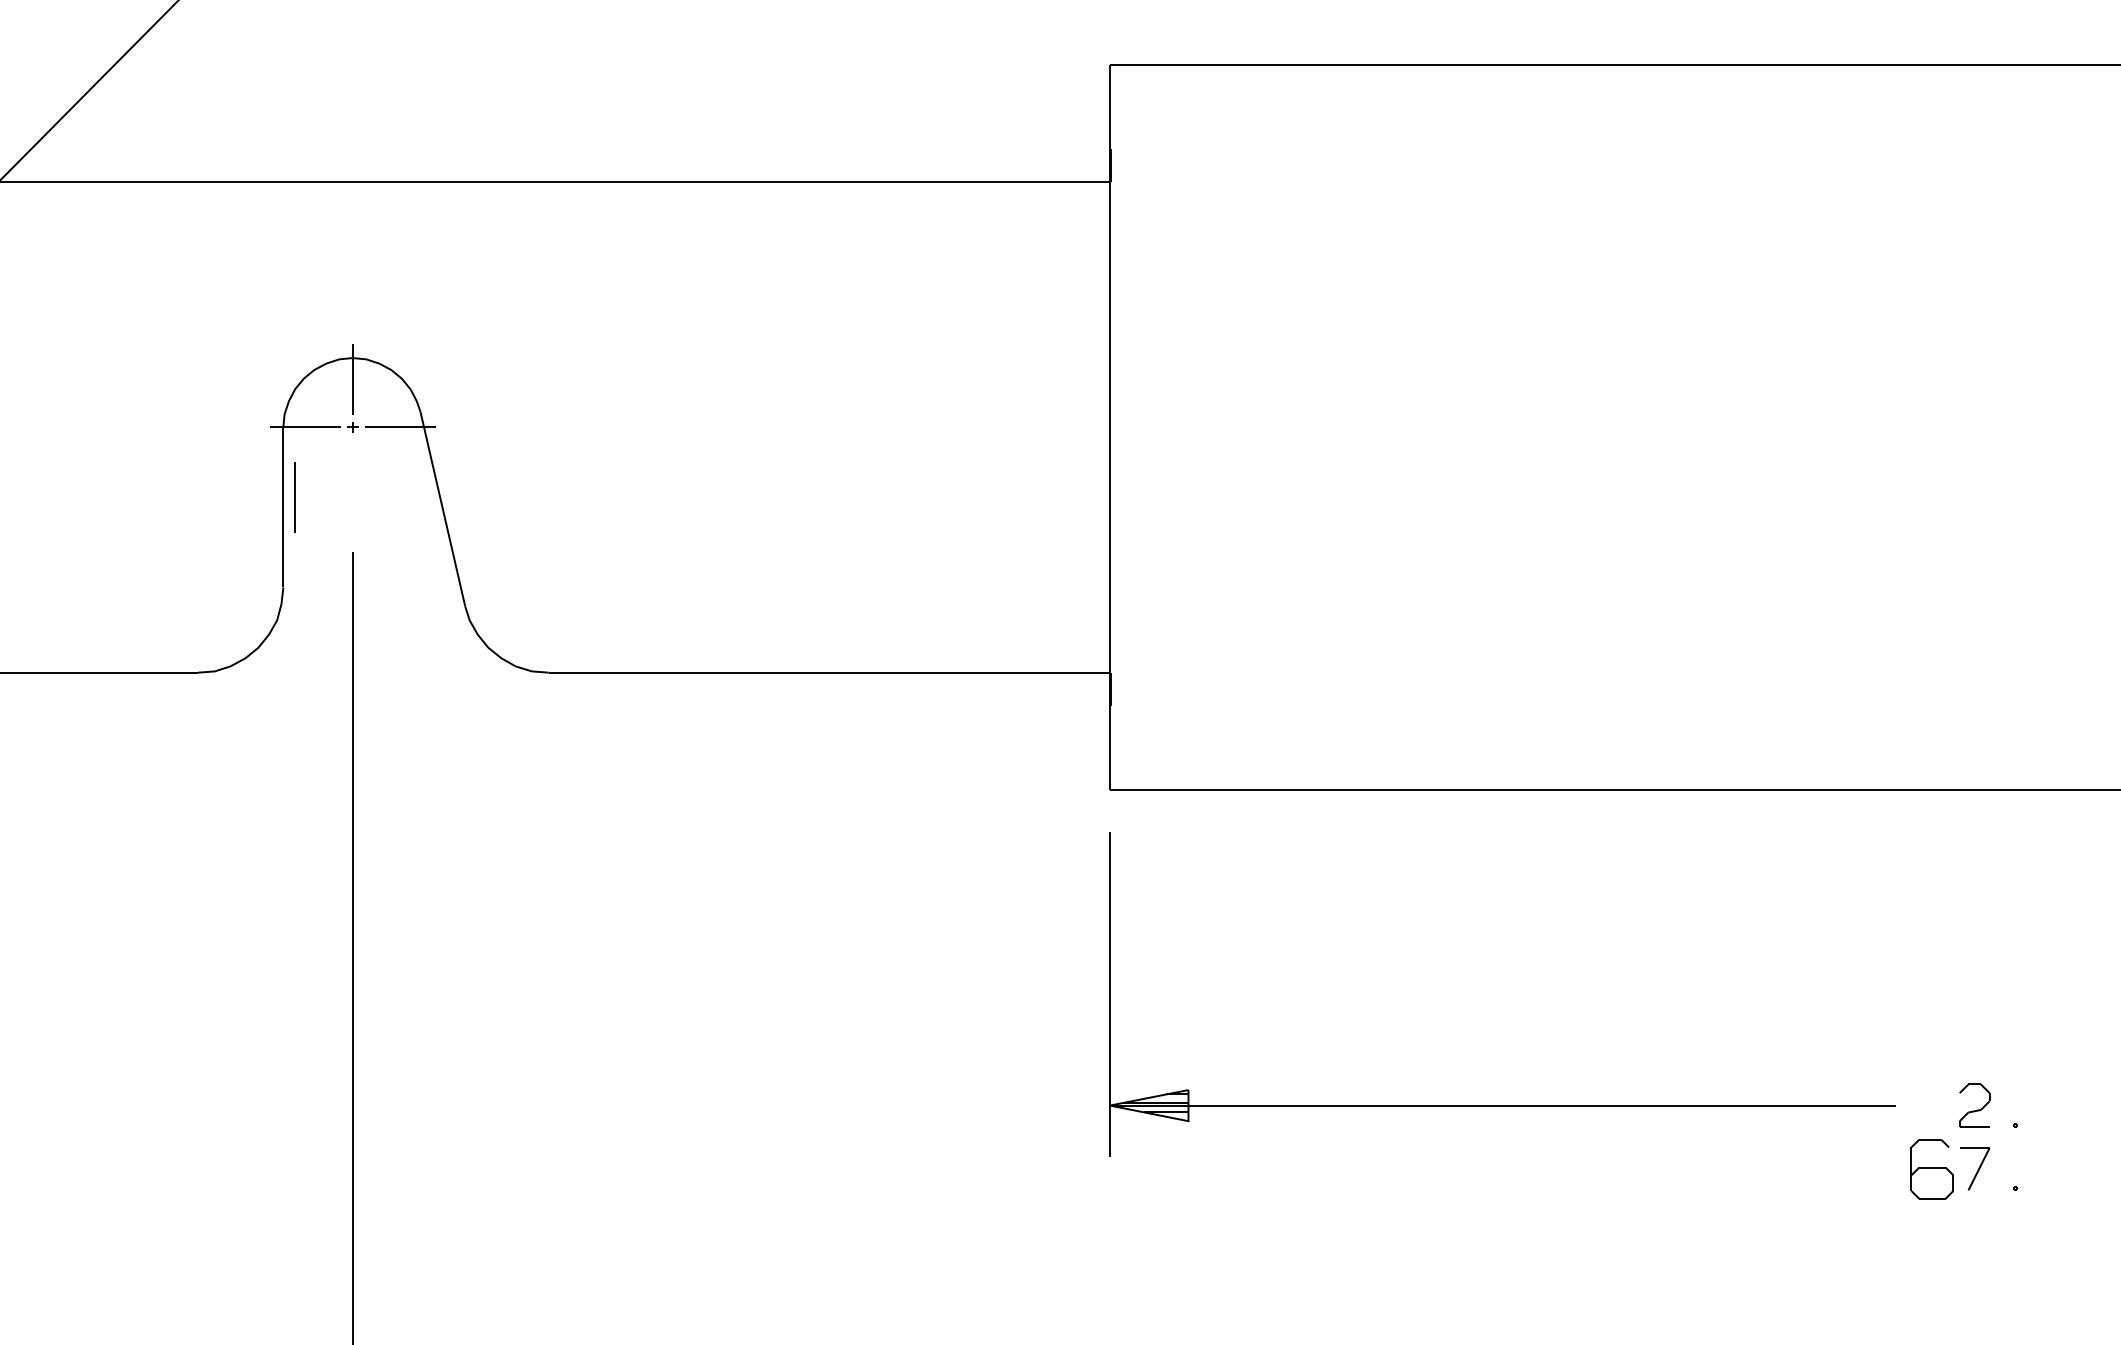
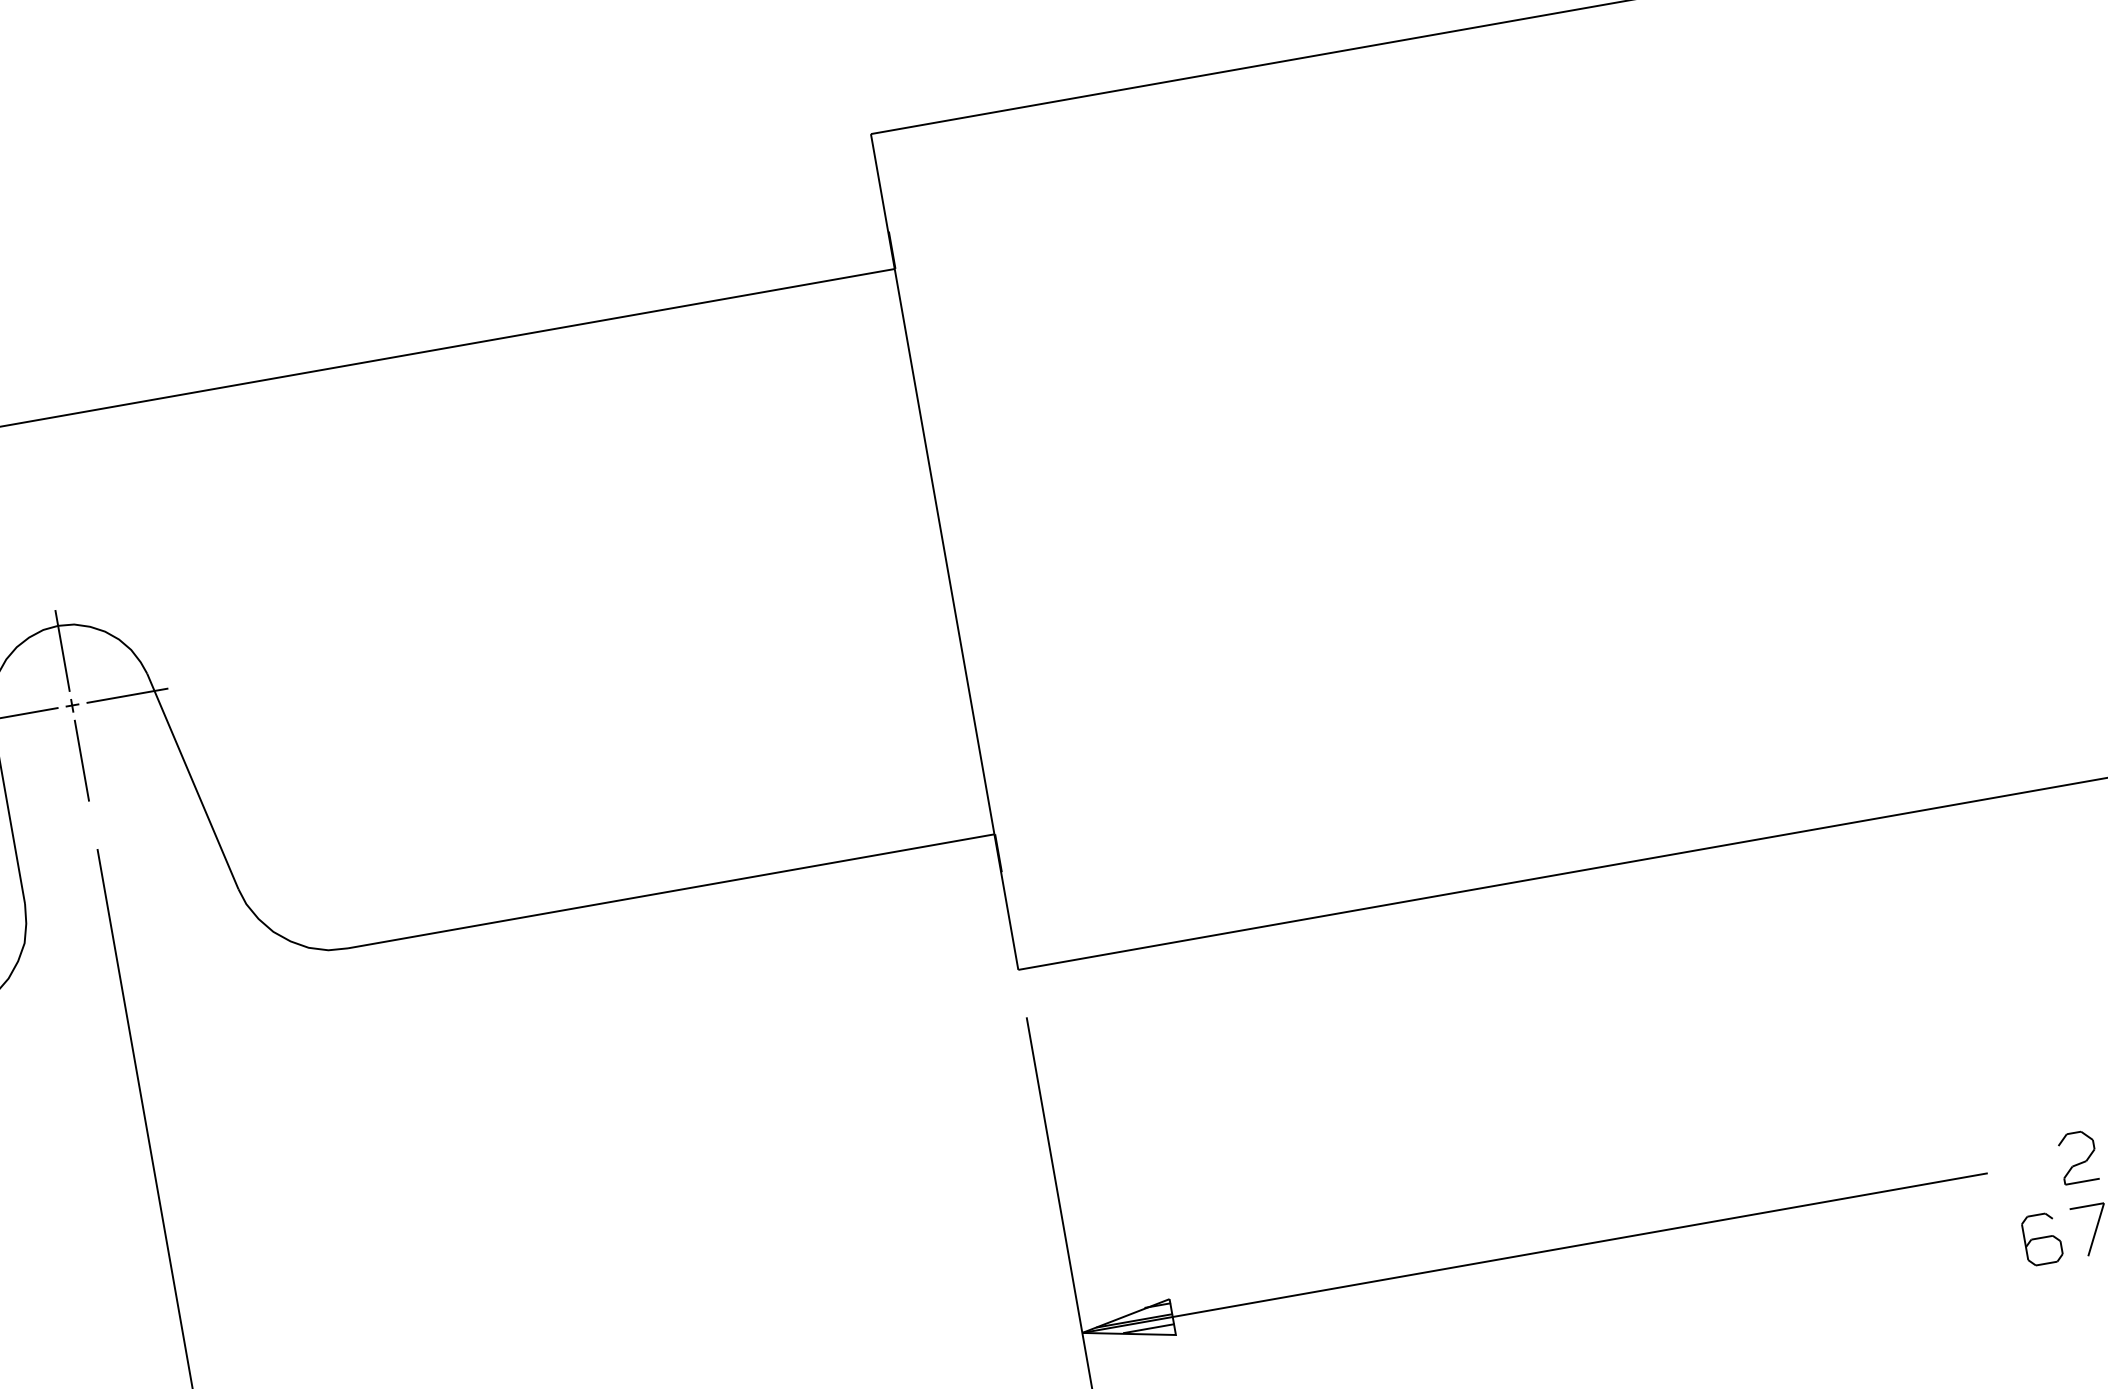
line: (294, 497) -> (81, 761), moved
part: (1931, 1168) -> (2041, 1238), size x0.71

